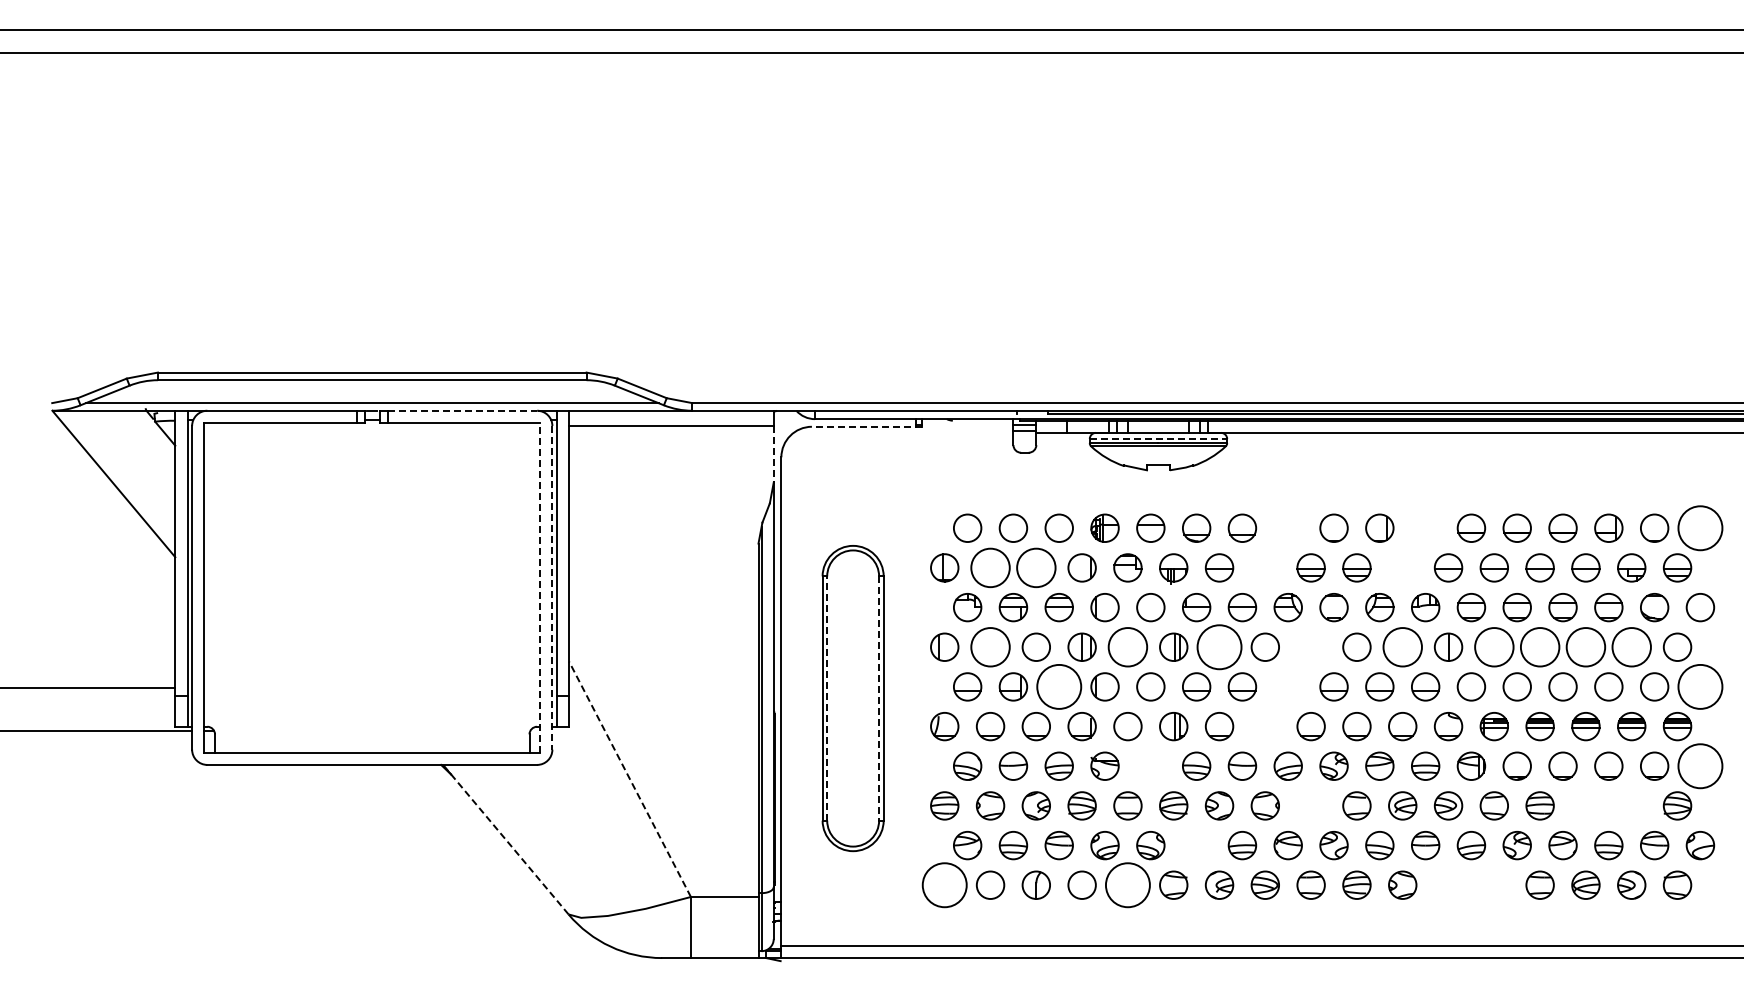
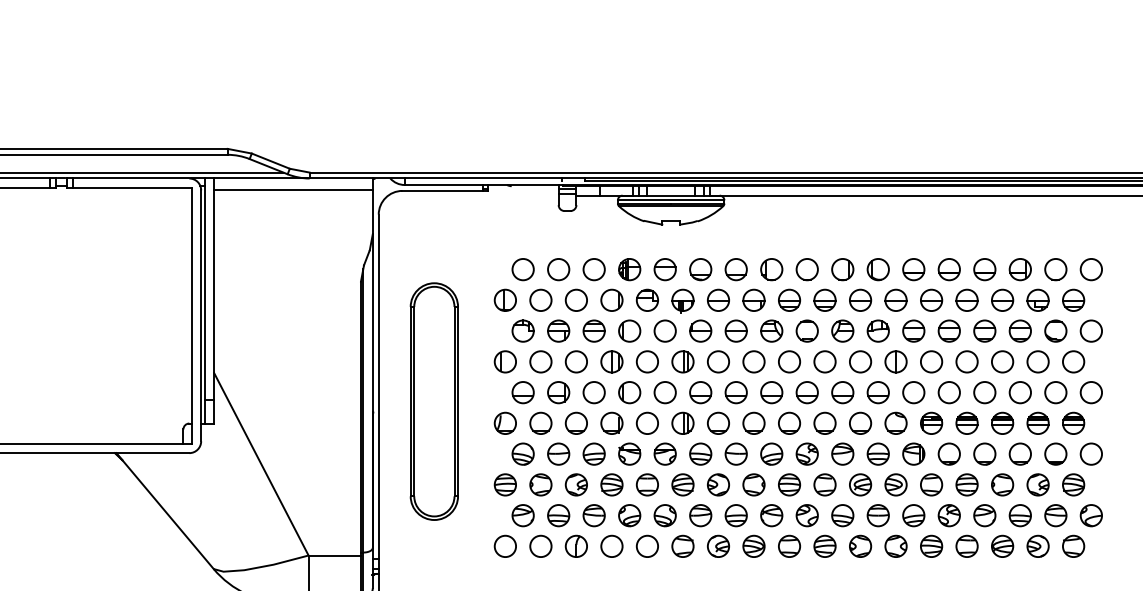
line: (462, 410) -> (131, 178), dashed -> solid
line: (866, 426) -> (444, 190), dashed -> solid
line: (1158, 438) -> (671, 200), dashed -> solid
line: (773, 454) -> (372, 212), dashed -> solid
part: (1287, 527) -> (771, 269), added
part: (1425, 527) -> (878, 269), added
circle: (1700, 528) -> (1091, 269), size x0.62
circle: (990, 567) -> (540, 300), size x0.71
circle: (1036, 567) -> (576, 300), size x0.71
part: (1264, 567) -> (753, 300), added
part: (1402, 567) -> (860, 300), added
line: (540, 587) -> (191, 315), dashed -> solid
line: (552, 587) -> (201, 315), dashed -> solid
circle: (1310, 646) -> (789, 361), added
circle: (990, 647) -> (540, 362), size x0.71
circle: (1127, 647) -> (647, 362), size x0.71
circle: (1219, 647) -> (718, 362), size x0.62
circle: (1402, 647) -> (860, 362), size x0.71
circle: (1494, 647) -> (931, 362), size x0.71
circle: (1539, 647) -> (966, 362), size x0.71
circle: (1585, 647) -> (1002, 362), size x0.71
circle: (1631, 647) -> (1037, 362), size x0.71
circle: (1058, 686) -> (593, 392), size x0.62
part: (1287, 686) -> (771, 392), added
circle: (1700, 686) -> (1091, 392), size x0.62
line: (827, 698) -> (414, 401), dashed -> solid
line: (879, 699) -> (454, 402), dashed -> solid
part: (1264, 726) -> (753, 423), added
part: (1150, 765) -> (664, 453), added
circle: (1700, 765) -> (1091, 453), size x0.62
line: (629, 778) -> (260, 463), dashed -> solid
part: (1310, 805) -> (789, 484), added
part: (1585, 805) -> (1002, 484), added
part: (1631, 805) -> (1037, 484), added
line: (505, 839) -> (164, 510), dashed -> solid
part: (1196, 845) -> (700, 515), added
circle: (944, 884) -> (505, 545), size x0.62
circle: (1127, 884) -> (647, 545), size x0.62
part: (1448, 884) -> (896, 545), added
part: (1493, 884) -> (930, 545), added

